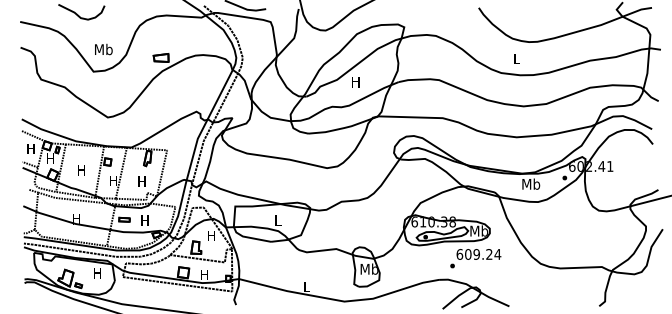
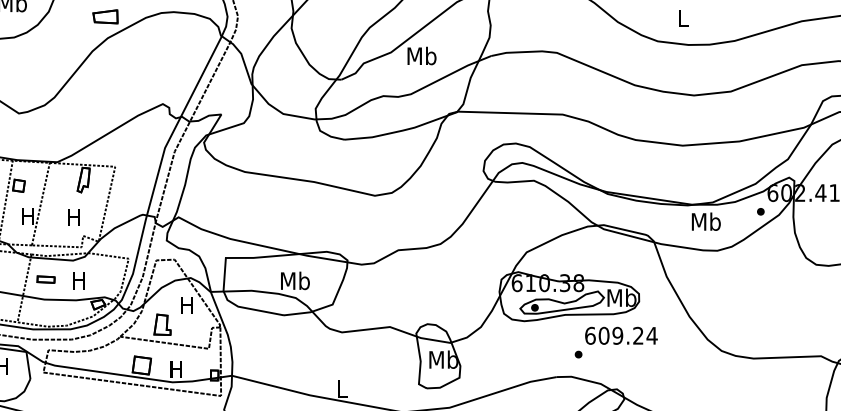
text: (355, 81) -> (421, 55), H -> Mb
text: (277, 220) -> (294, 280), L -> Mb

